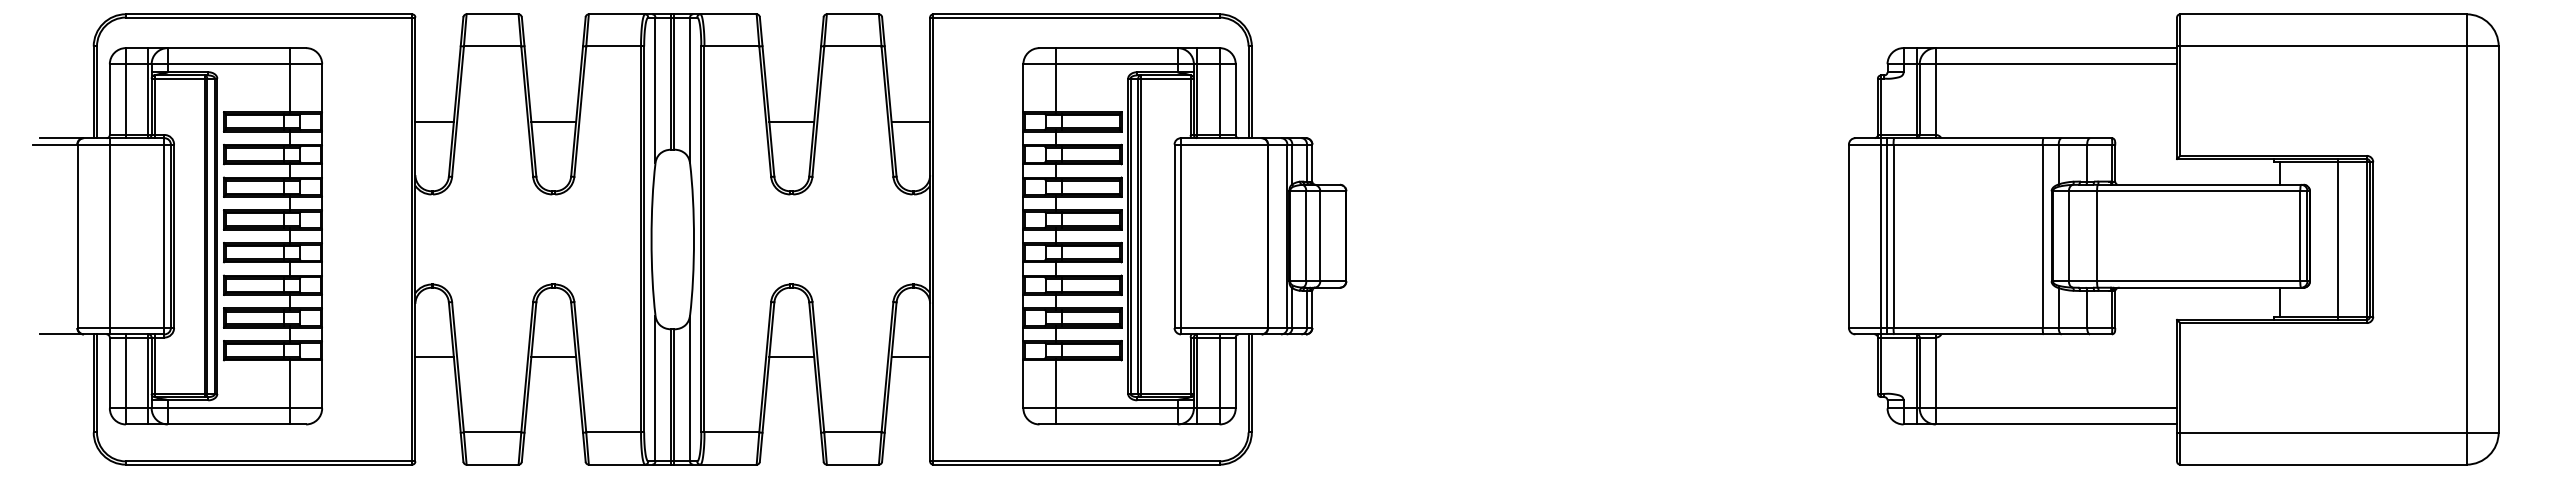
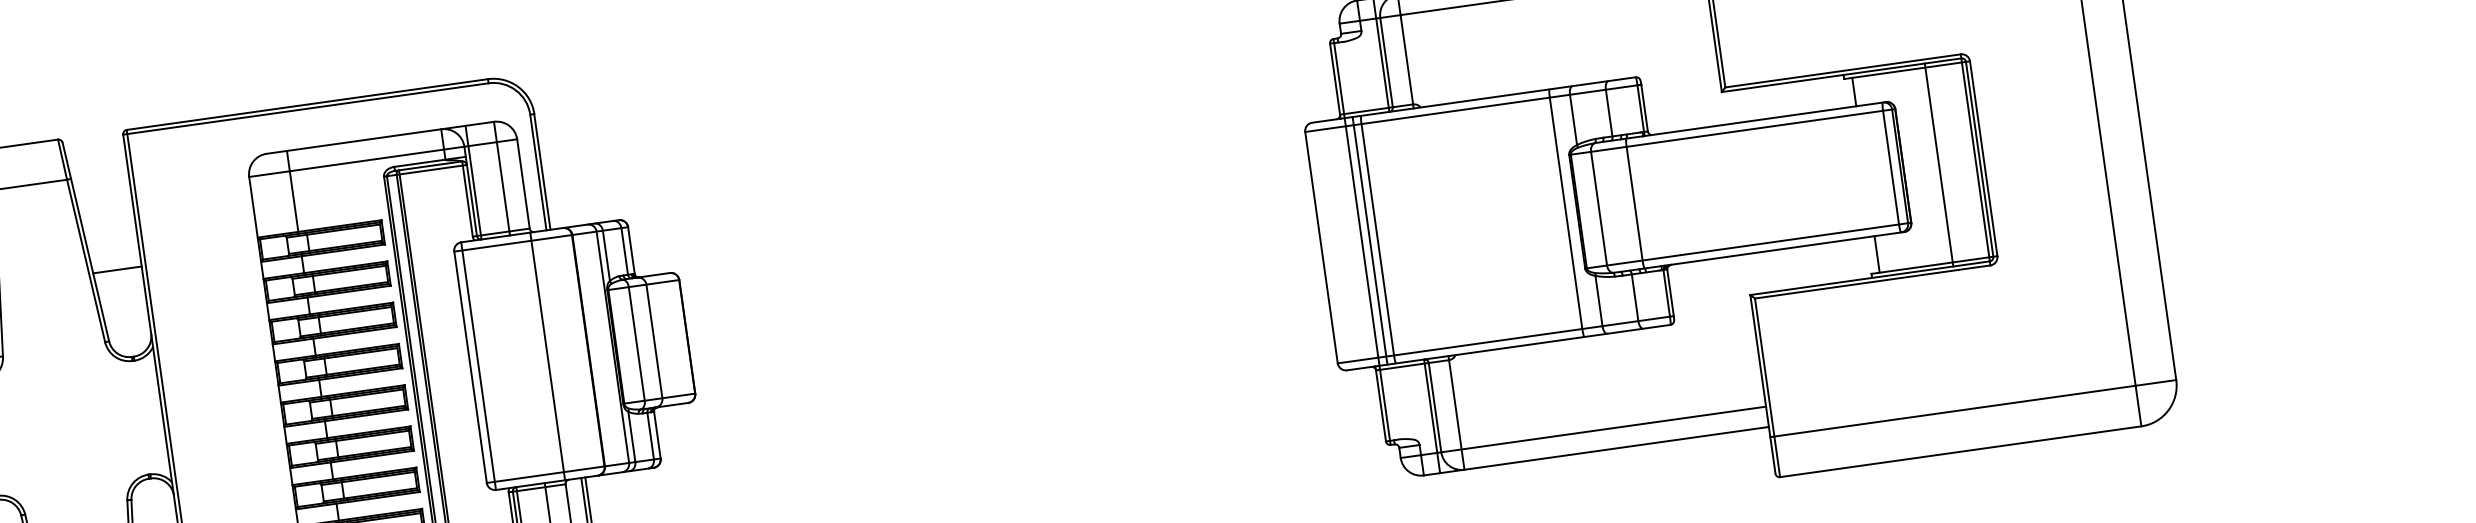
line: (1235, 236) -> (547, 356), added

